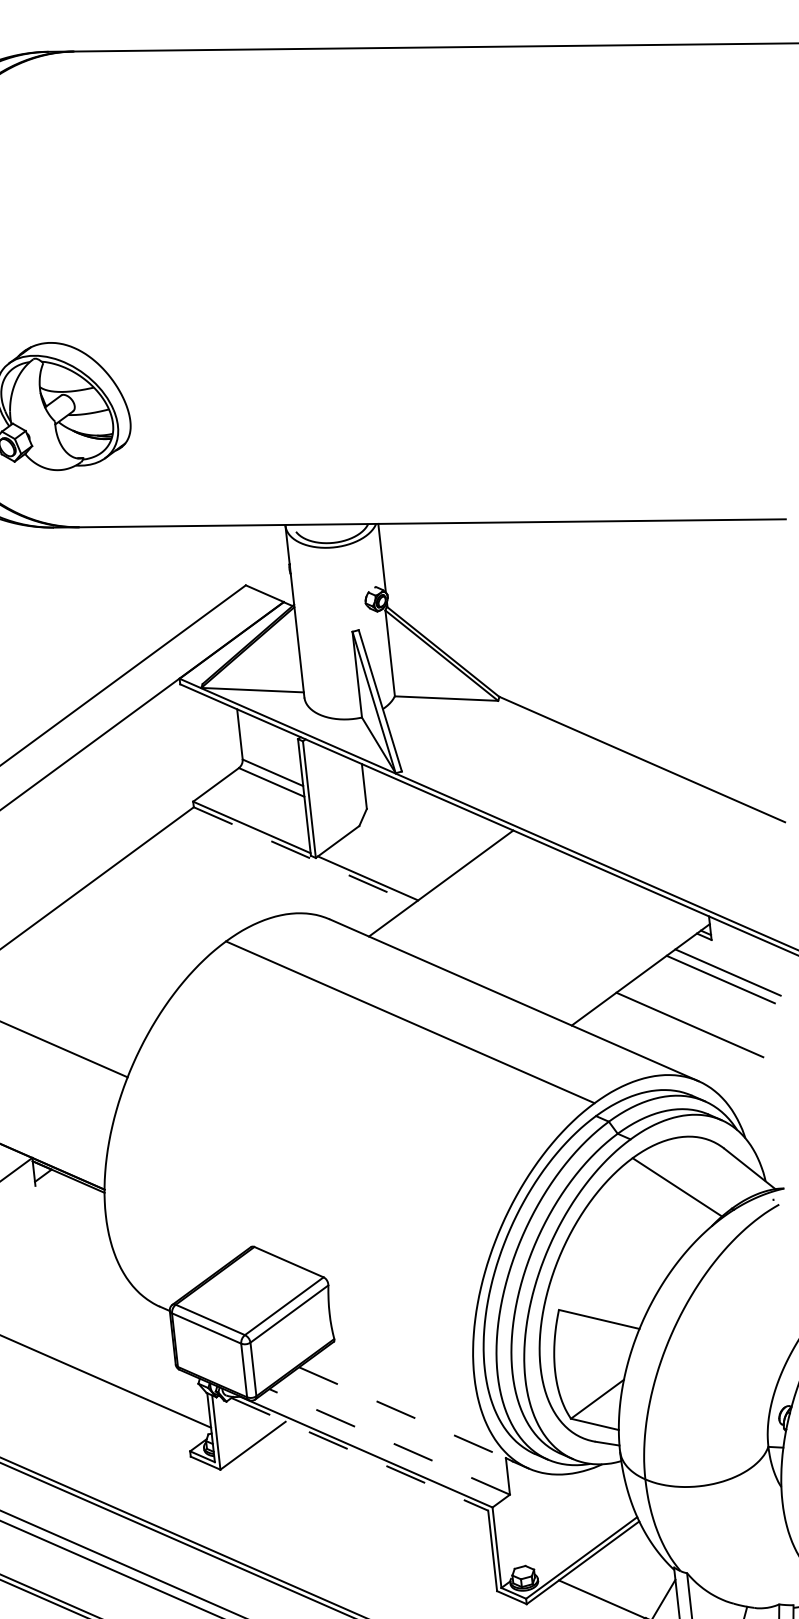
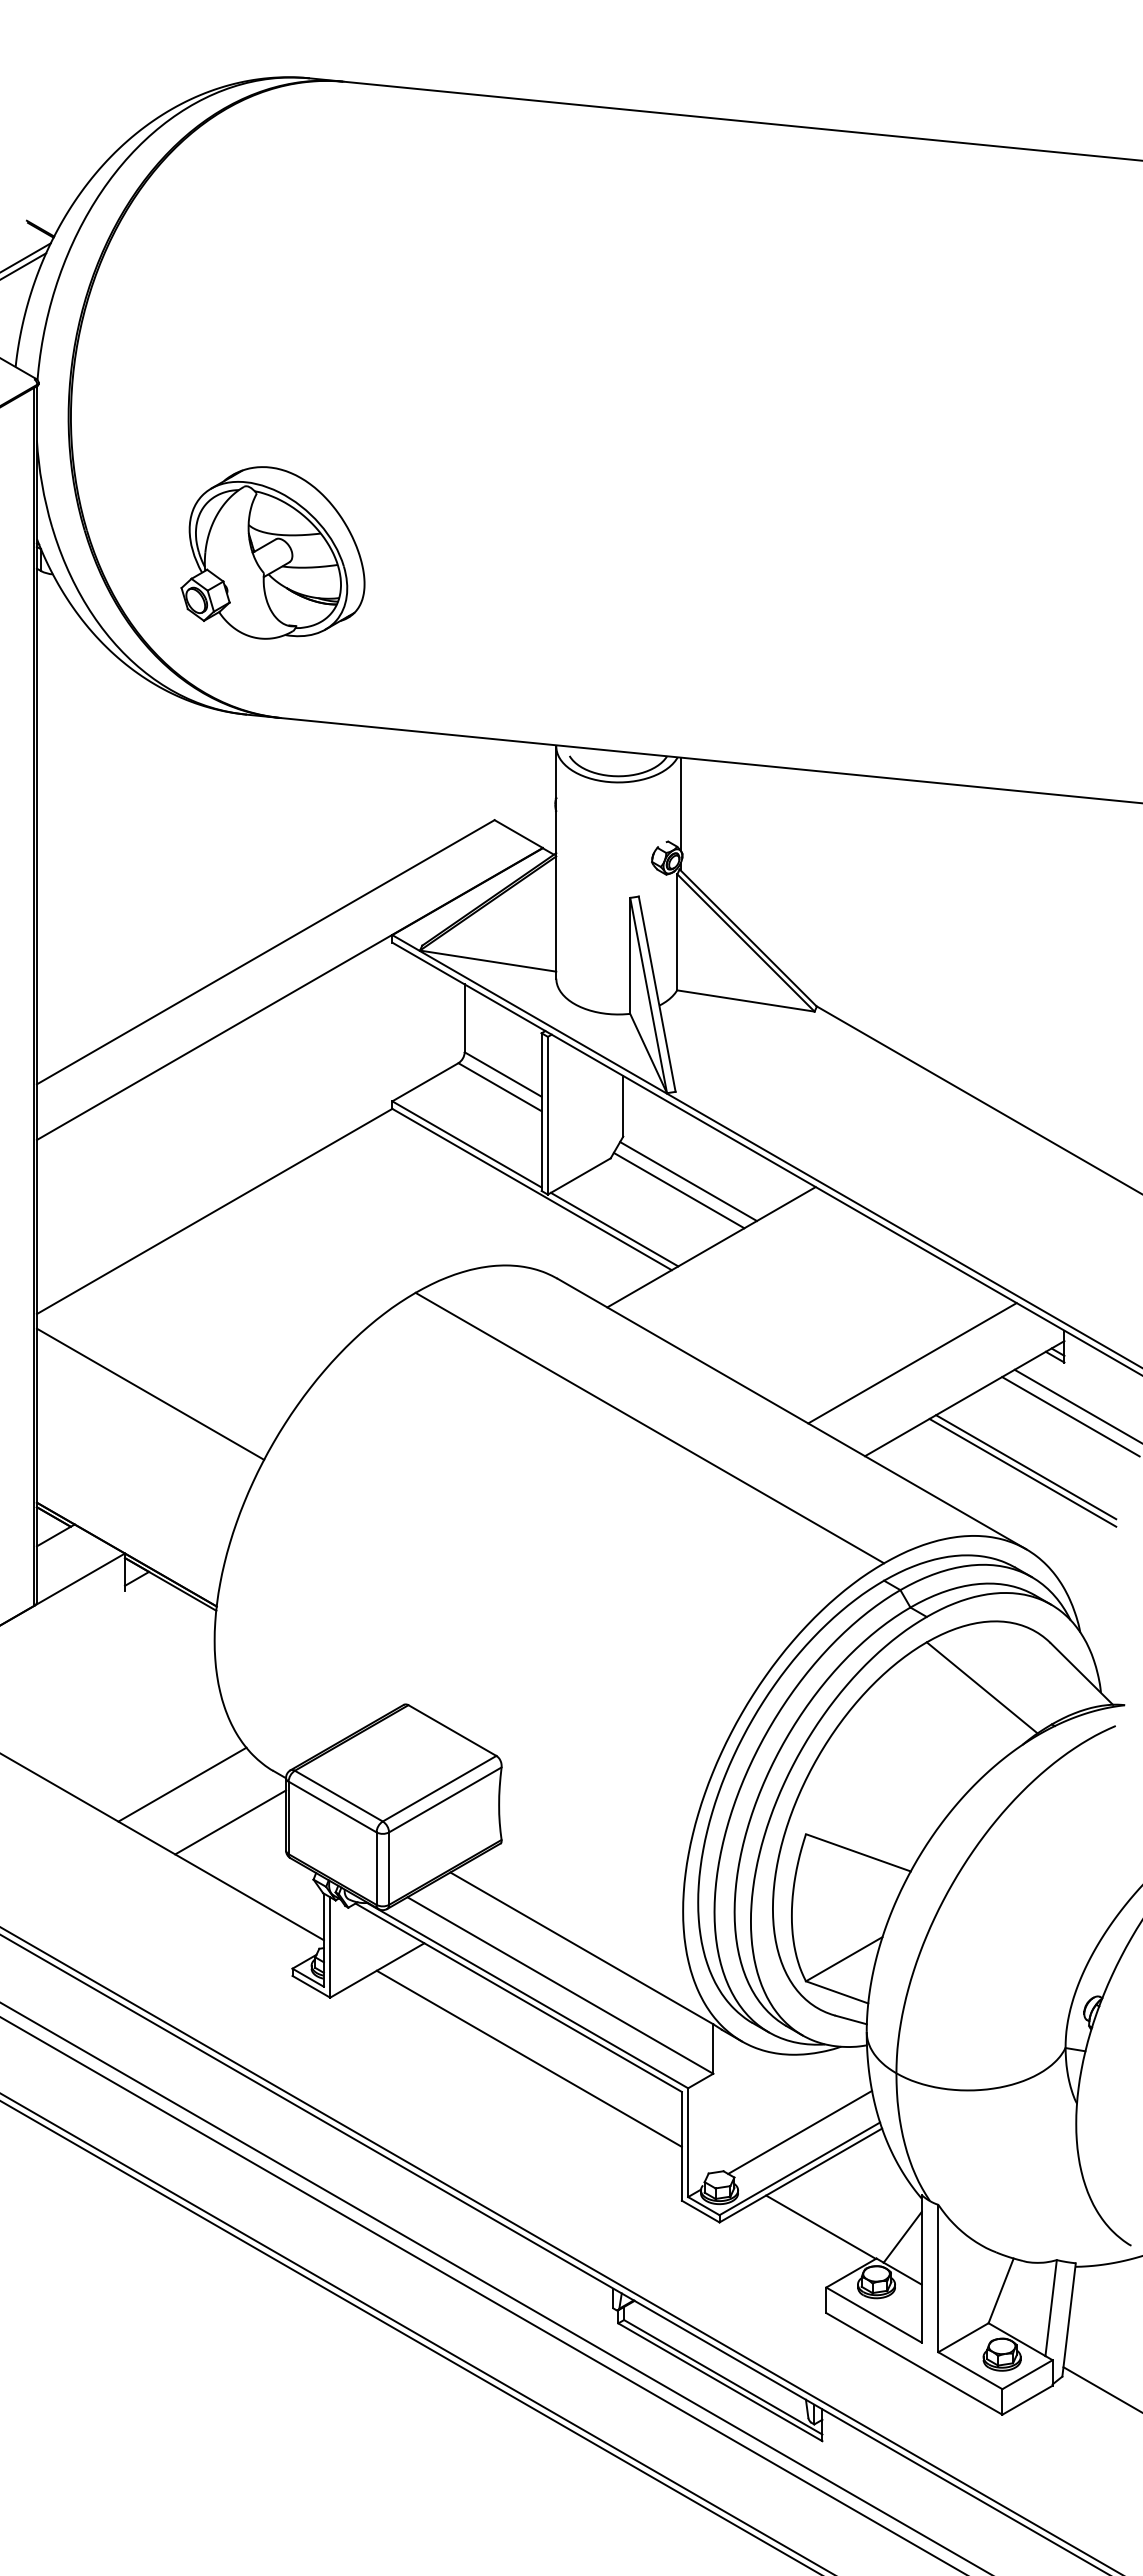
line: (418, 836) -> (688, 1181), added
line: (412, 844) -> (678, 1190), added
line: (304, 855) -> (532, 1189), dashed -> solid
line: (599, 953) -> (912, 1363), added
line: (692, 1020) -> (1026, 1467), added
line: (93, 1324) -> (182, 1784), added
line: (132, 1348) -> (230, 1822), added
line: (402, 1412) -> (581, 1948), dashed -> solid
line: (389, 1441) -> (560, 1985), dashed -> solid
line: (360, 1454) -> (519, 1997), dashed -> solid
line: (372, 1498) -> (528, 2058), added
line: (579, 1530) -> (800, 2131), added

